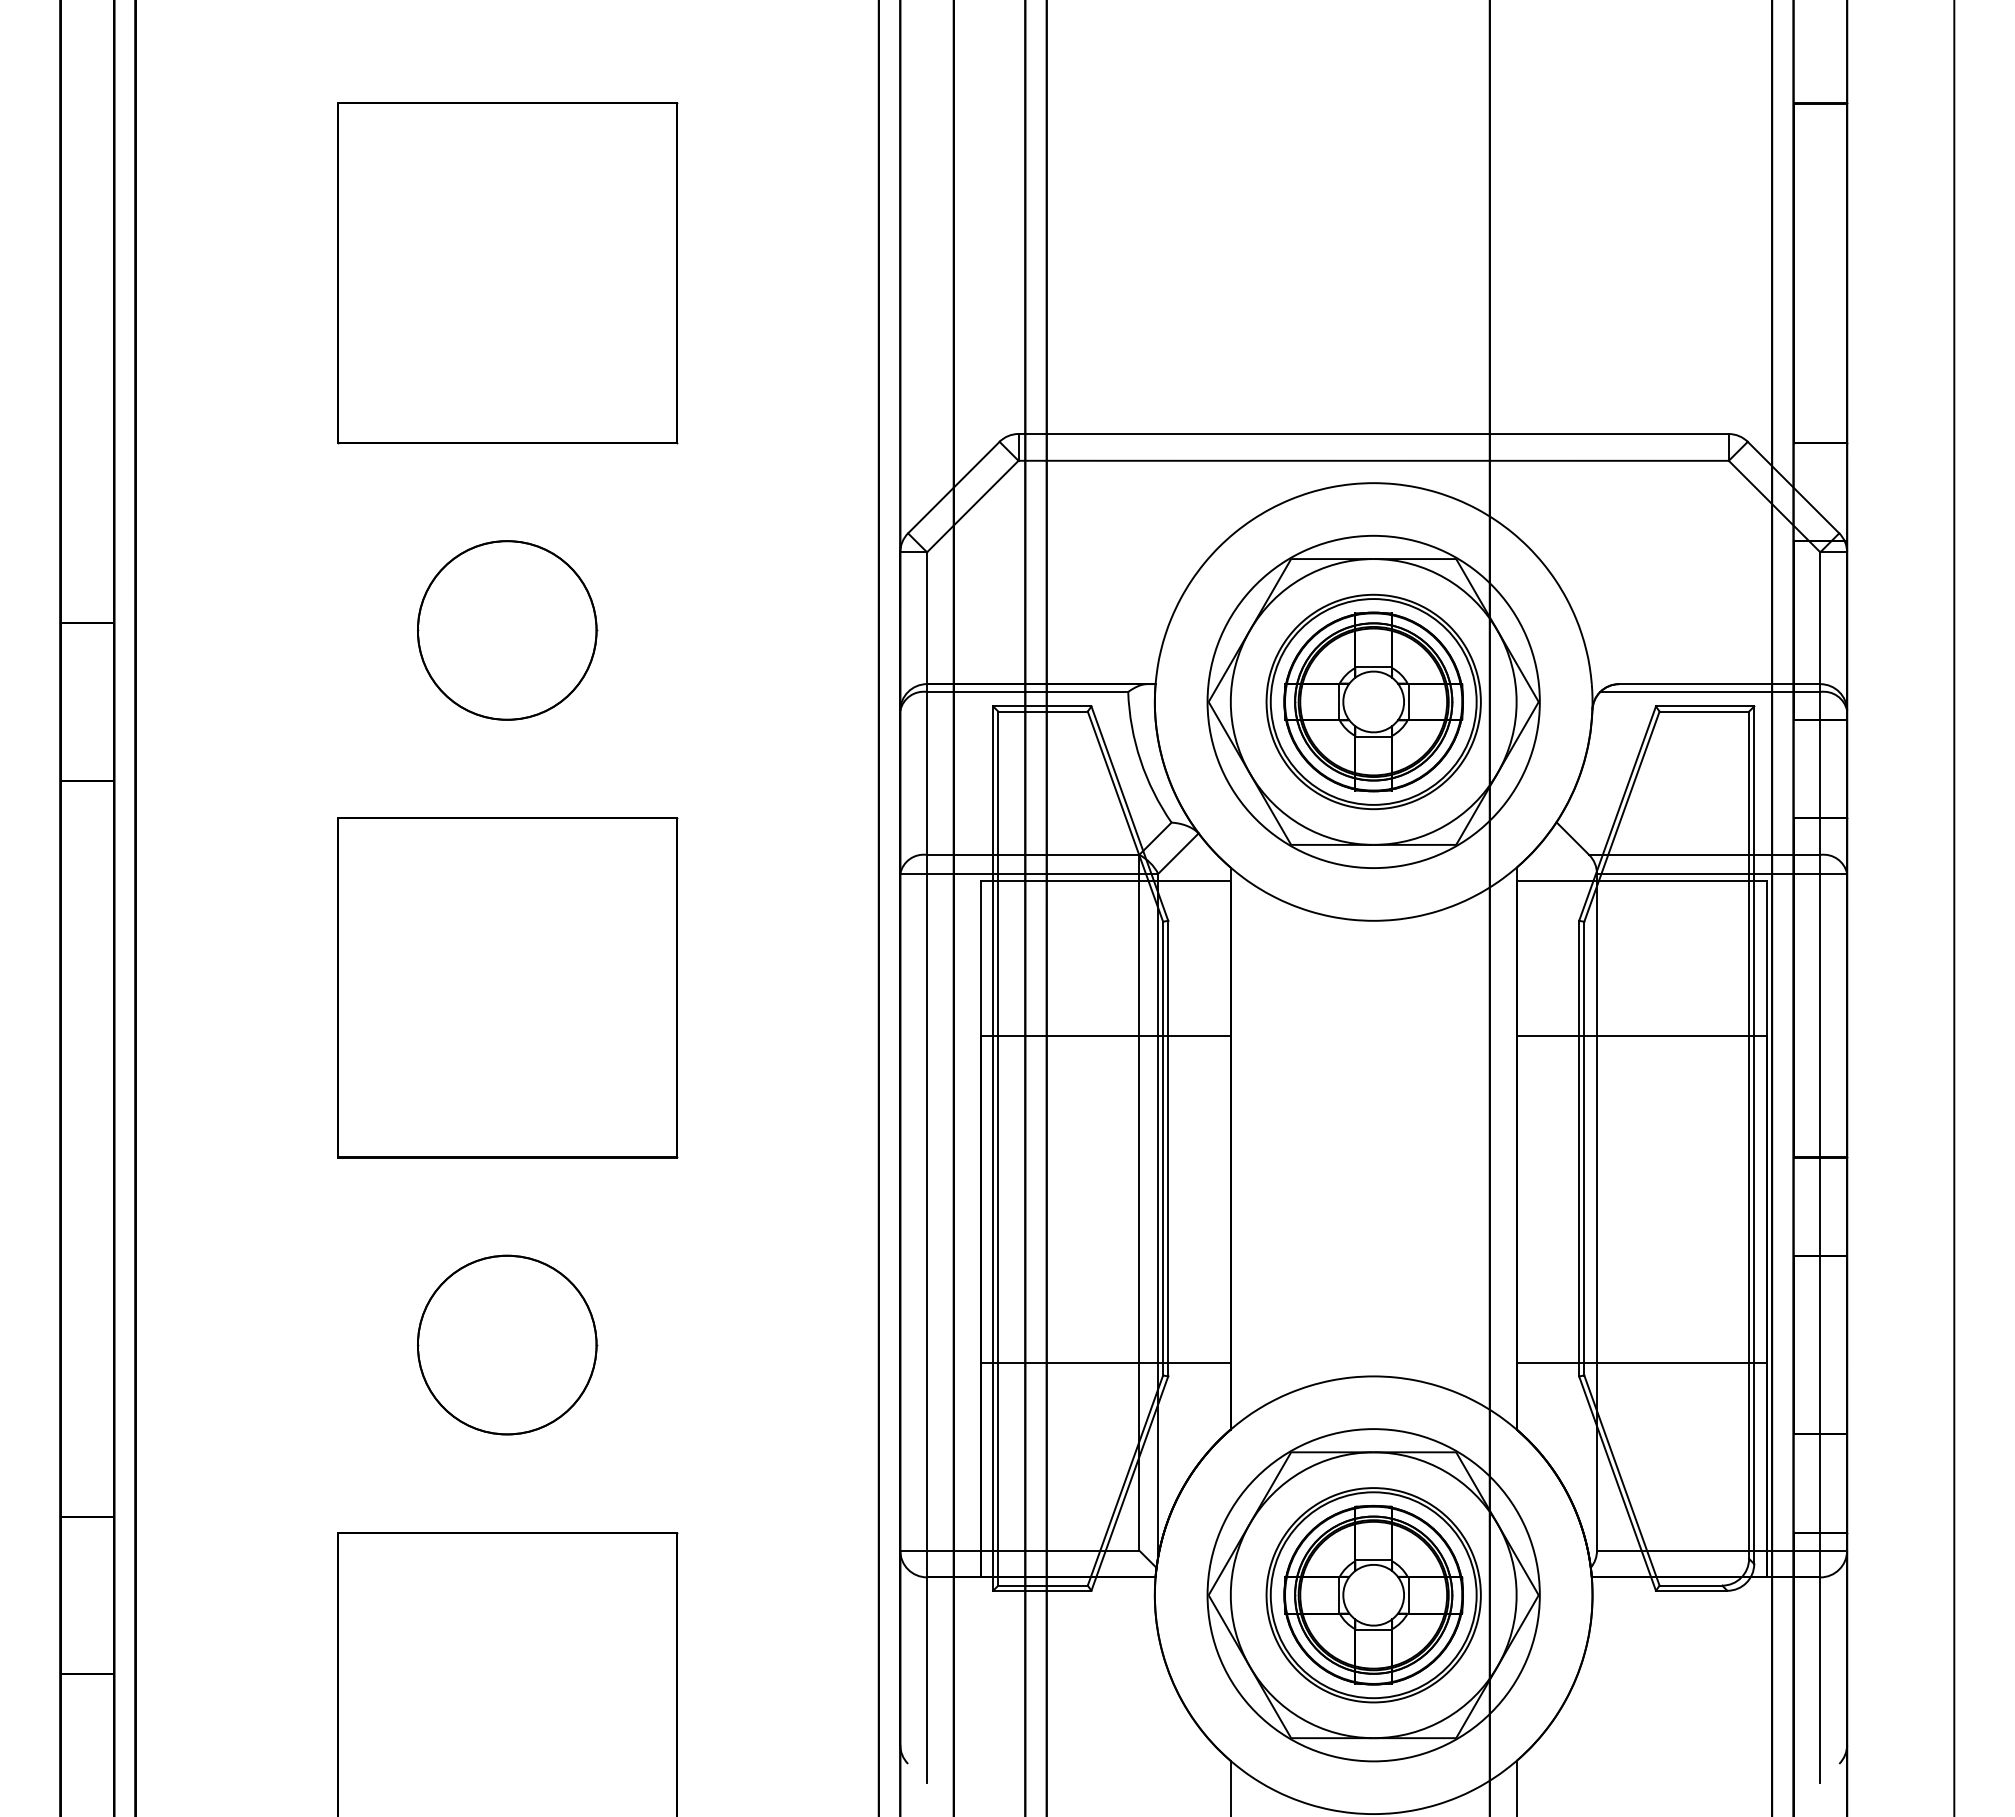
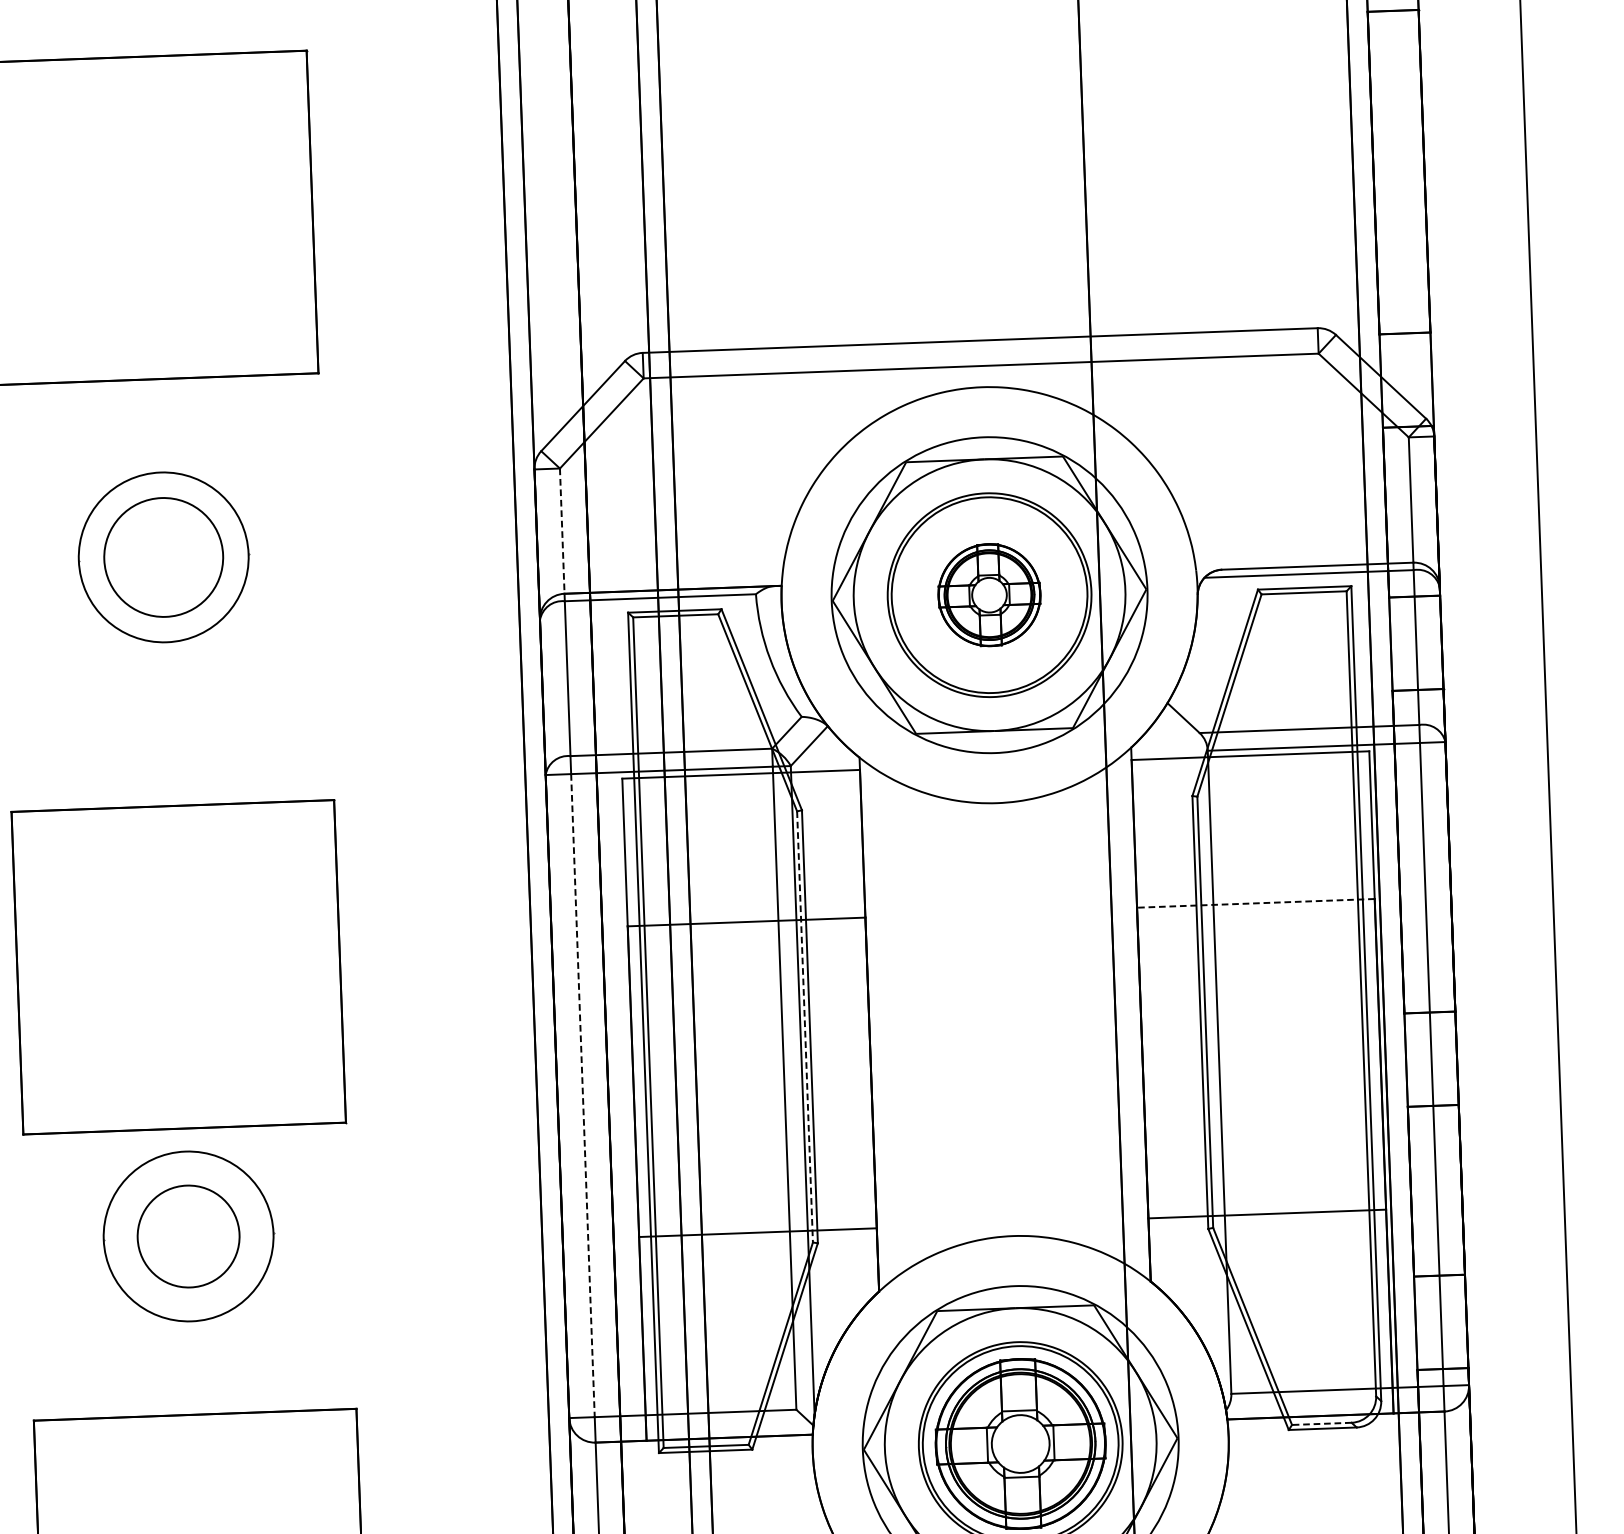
line: (927, 618) -> (562, 531), solid -> dashed
circle: (506, 630) -> (163, 557), size x0.7
part: (1373, 701) -> (989, 594), size x0.6
part: (507, 987) -> (178, 967), moved
line: (1641, 1036) -> (1255, 903), solid -> dashed
line: (1163, 1148) -> (805, 1026), solid -> dashed
line: (927, 1212) -> (583, 1095), solid -> dashed
circle: (506, 1344) -> (187, 1235), size x0.6
line: (1690, 1585) -> (1321, 1423), solid -> dashed

